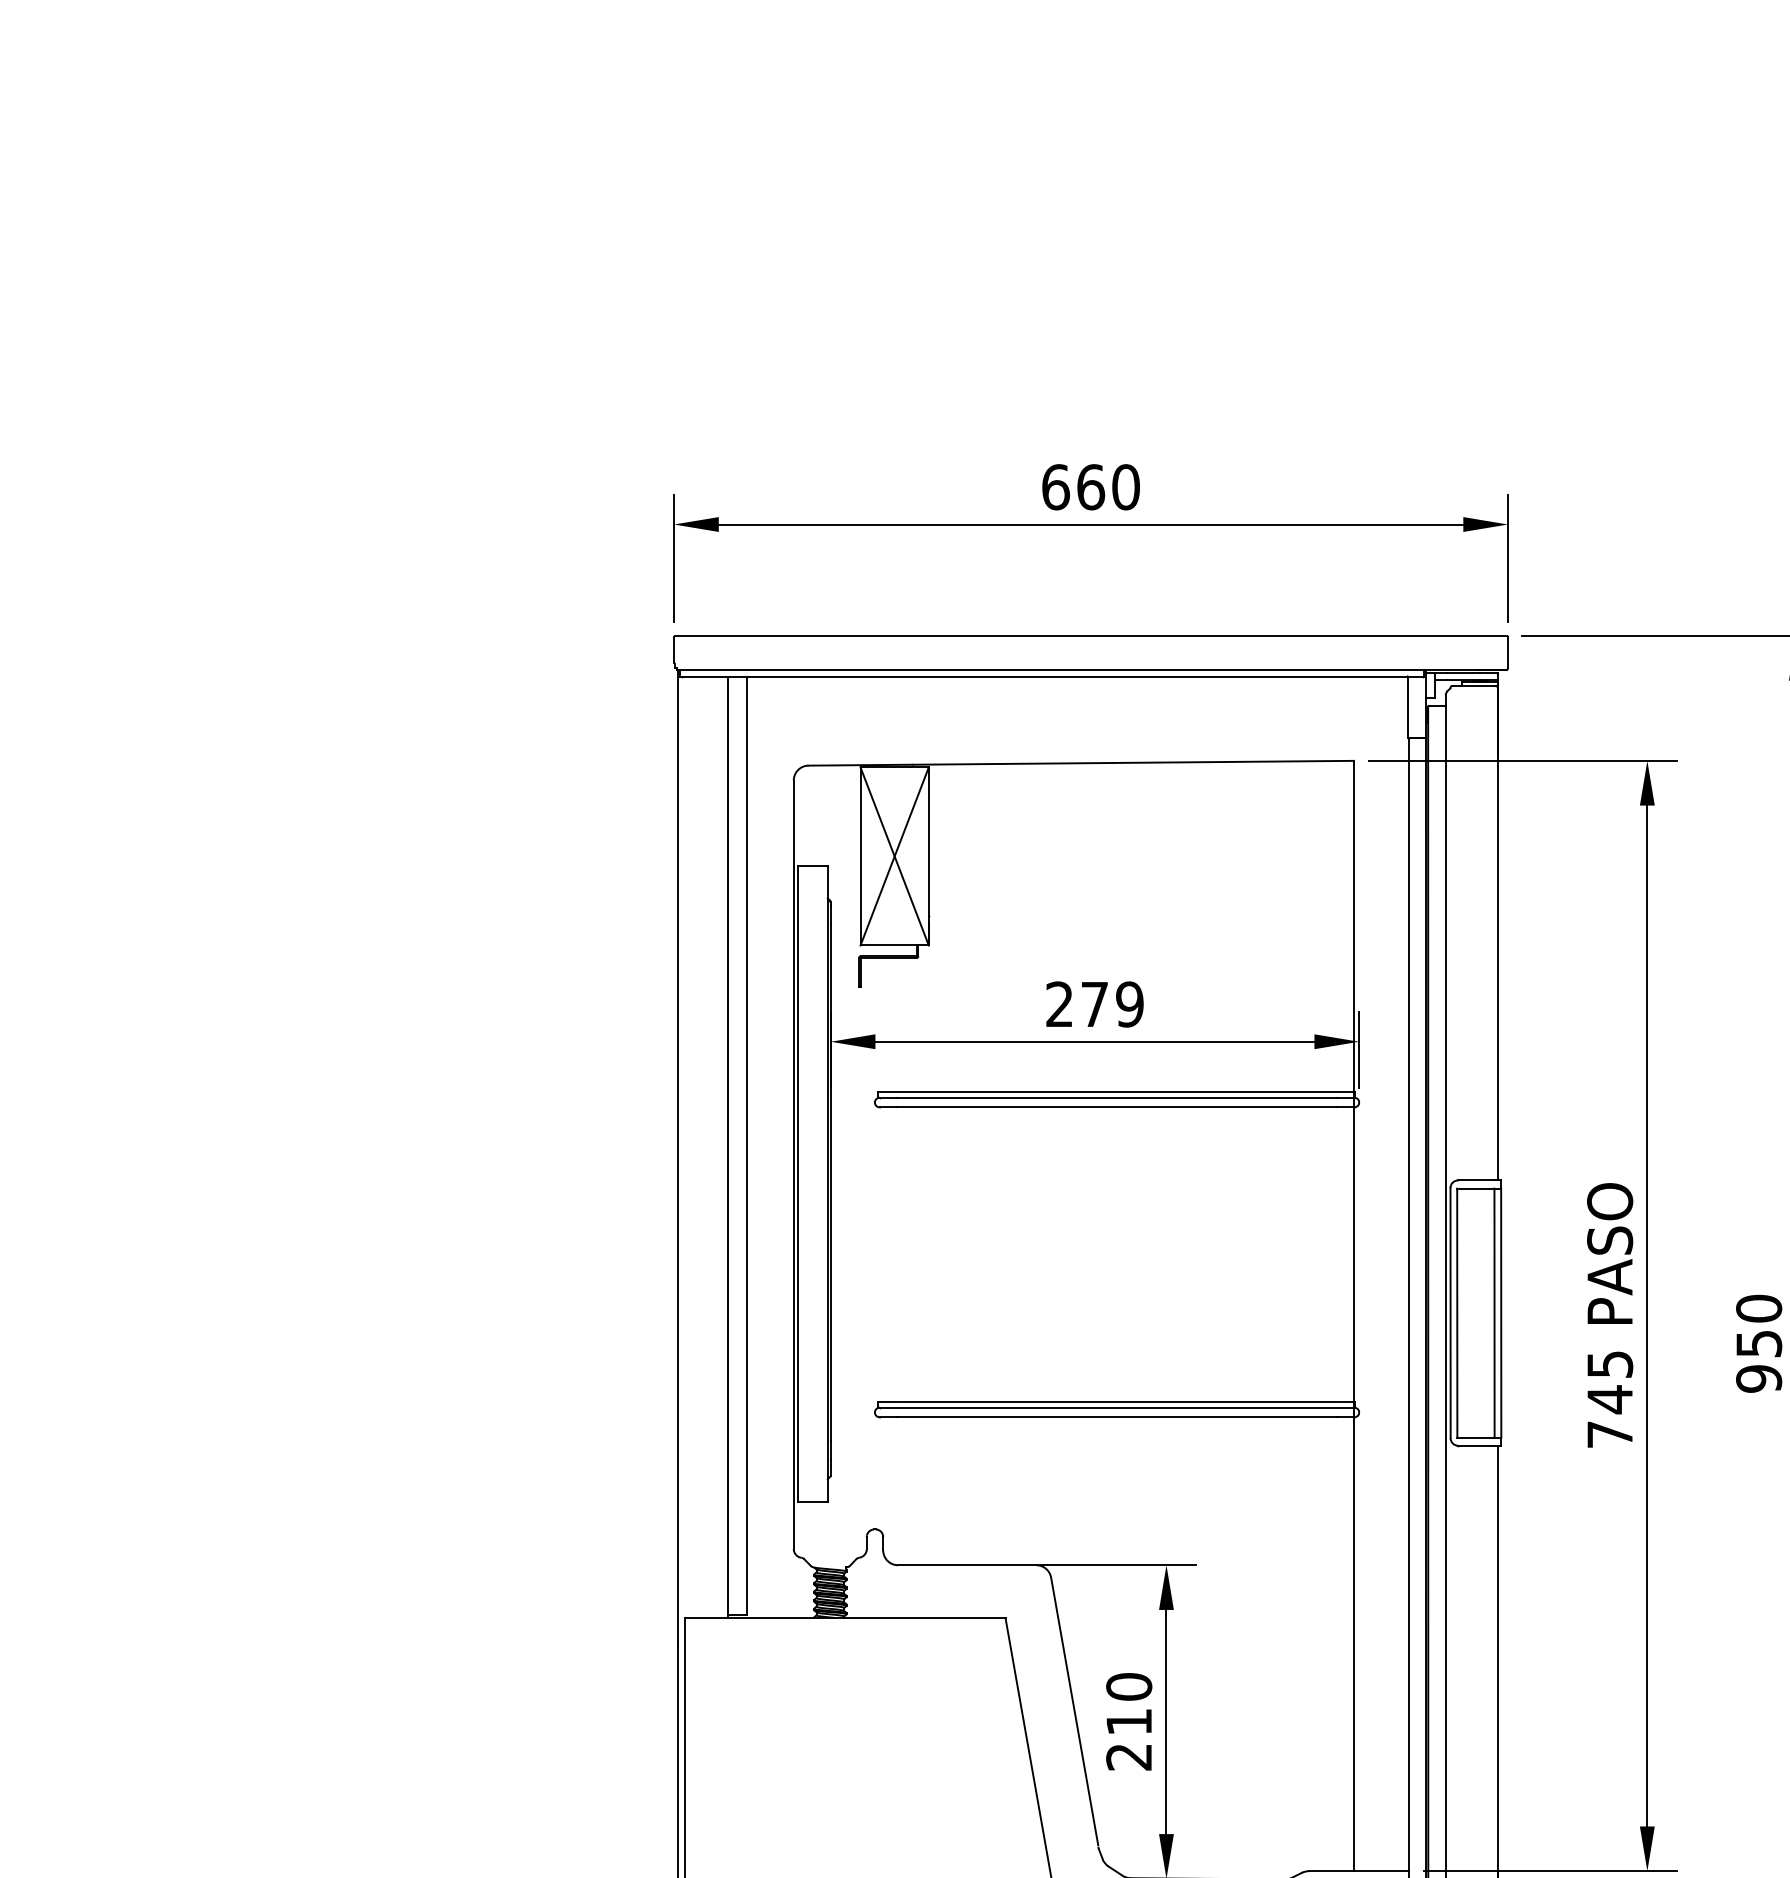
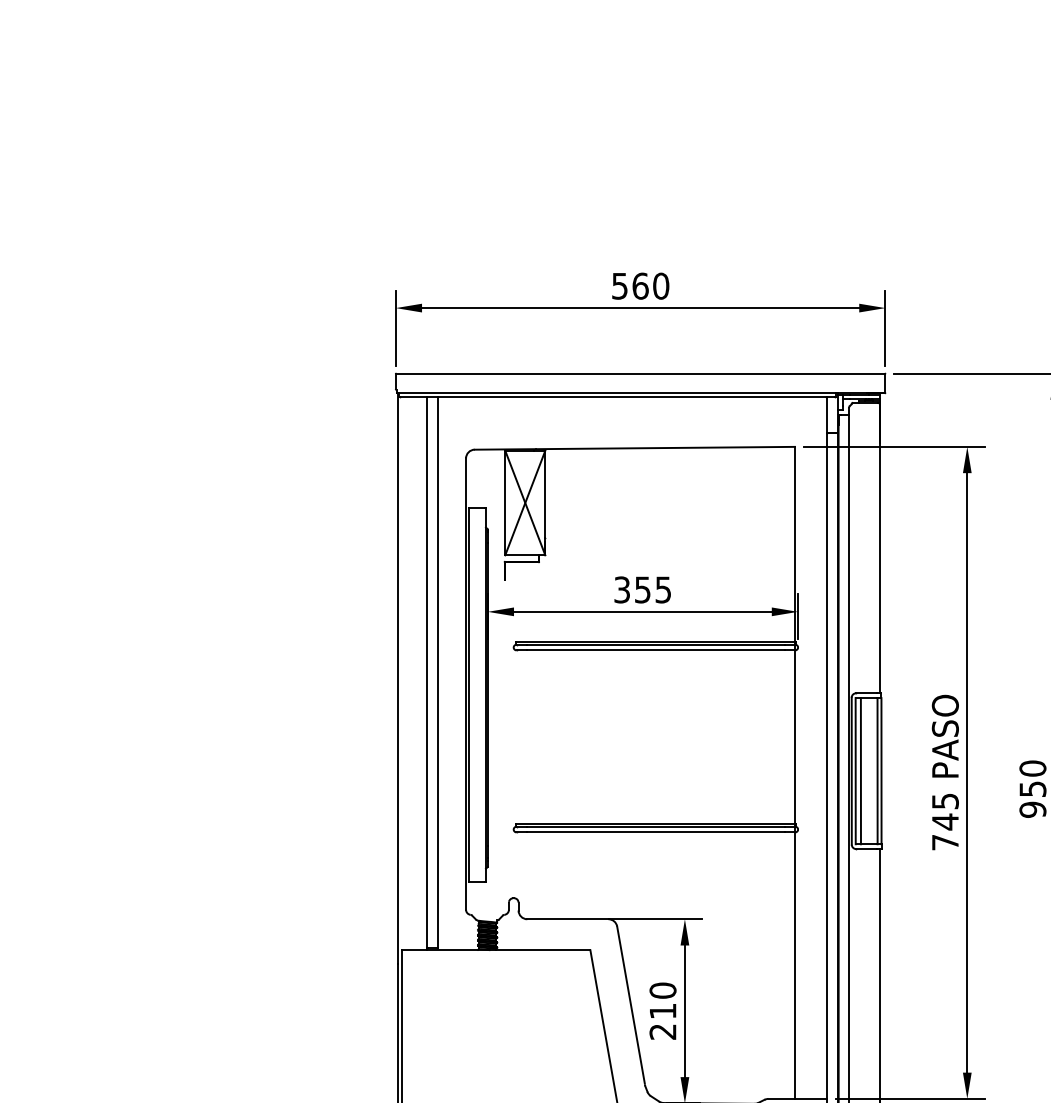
text: (1056, 486) -> (620, 285), 660 -> 560
text: (1094, 1003) -> (642, 589), 279 -> 355
line: (1465, 1313) -> (860, 771), added

